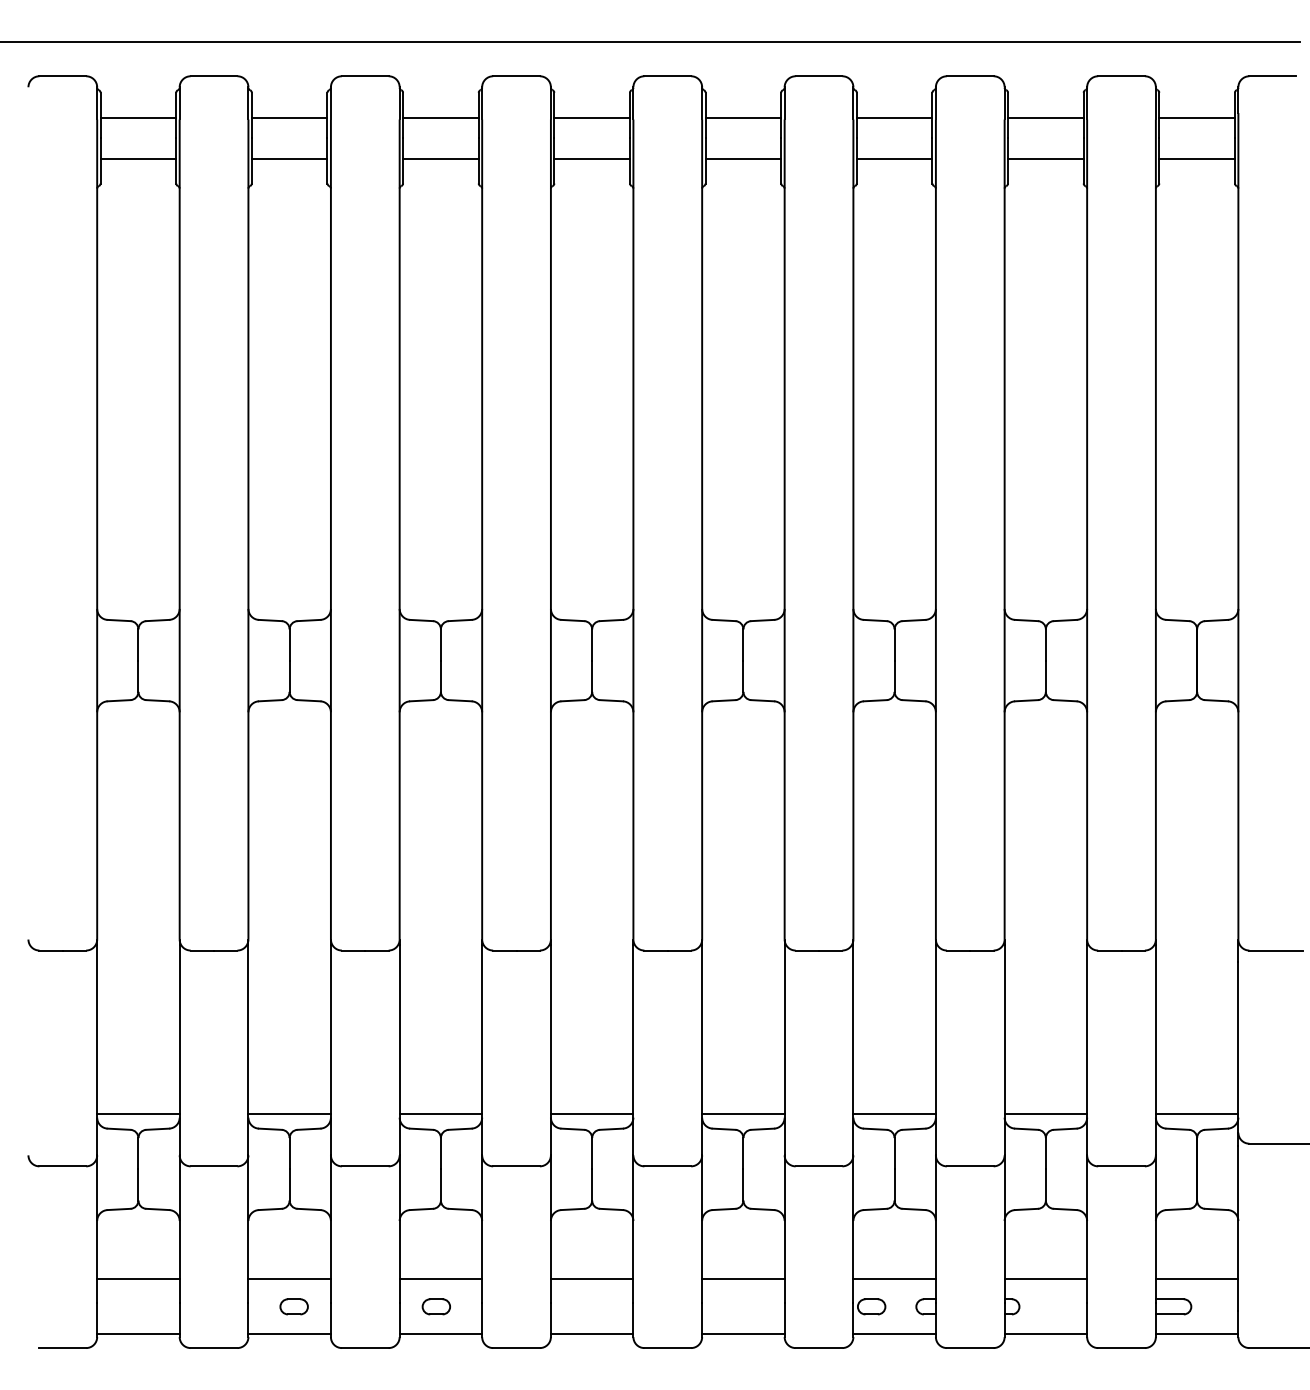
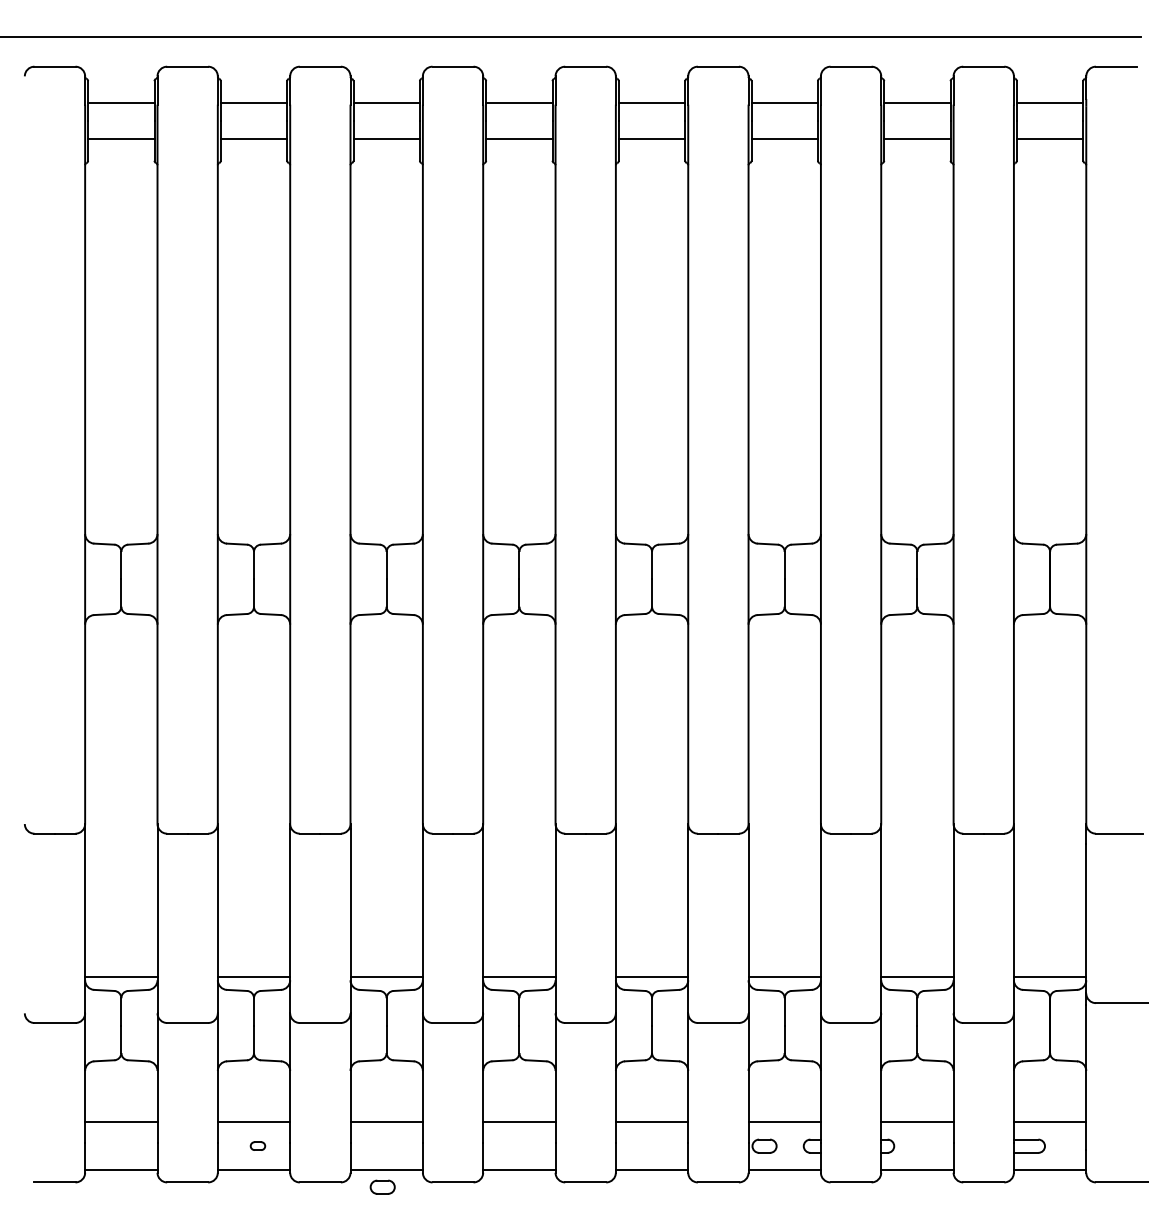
part: (293, 1305) -> (257, 1145), size x0.6
part: (436, 1305) -> (382, 1186), moved

